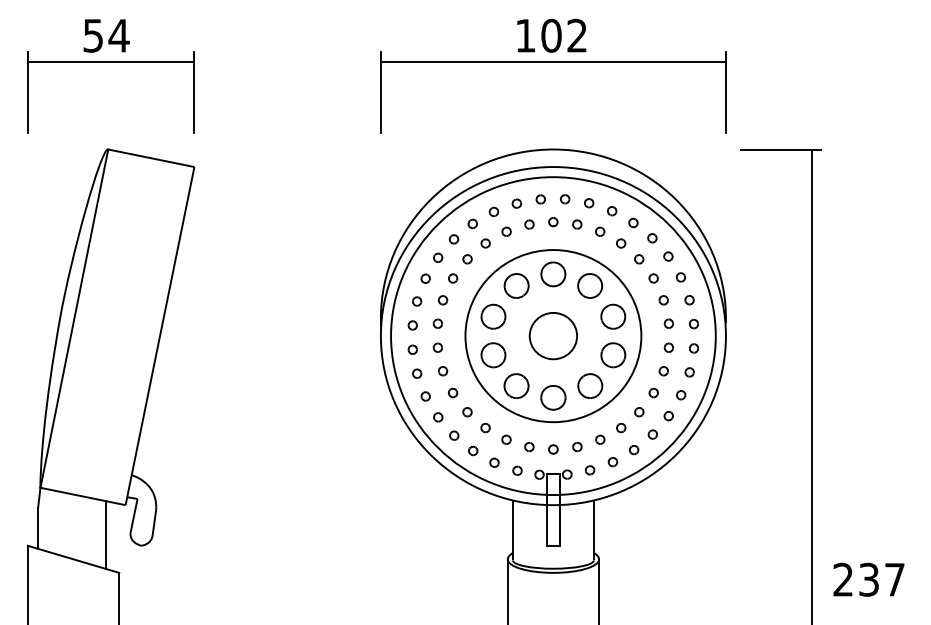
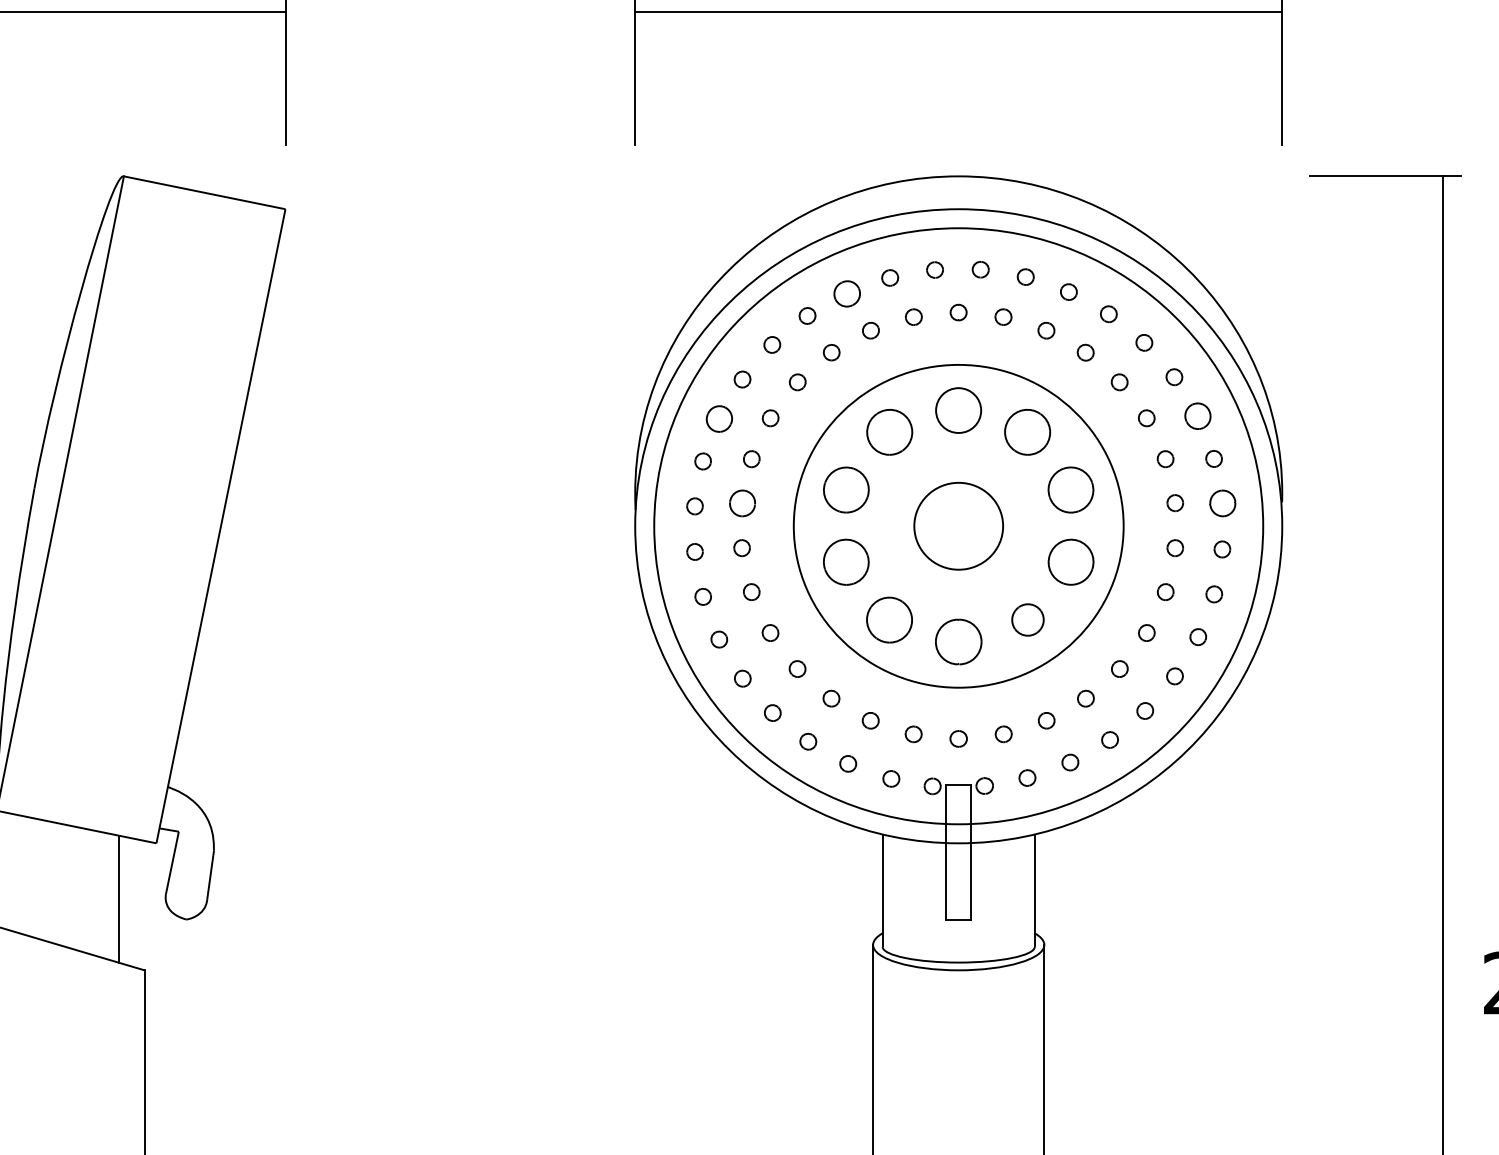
part: (493, 211) -> (846, 292), size x1.6
part: (680, 277) -> (1197, 416), size x1.6
part: (425, 278) -> (718, 418), size x1.6
part: (437, 323) -> (741, 502), size x1.6
part: (693, 324) -> (1221, 504), size x1.6
part: (590, 385) -> (1028, 618), size x0.7

